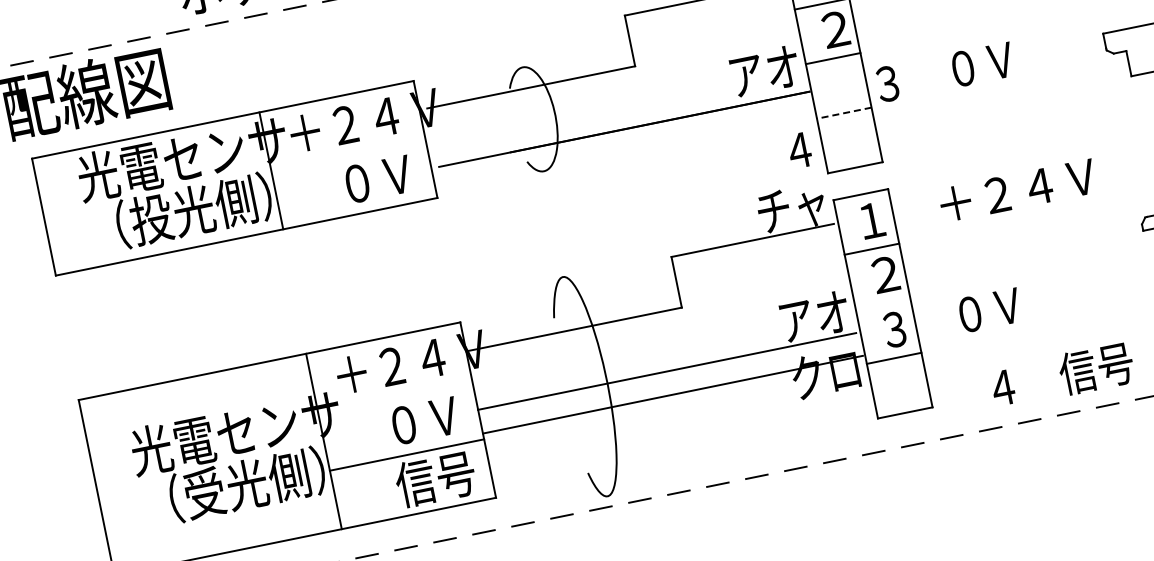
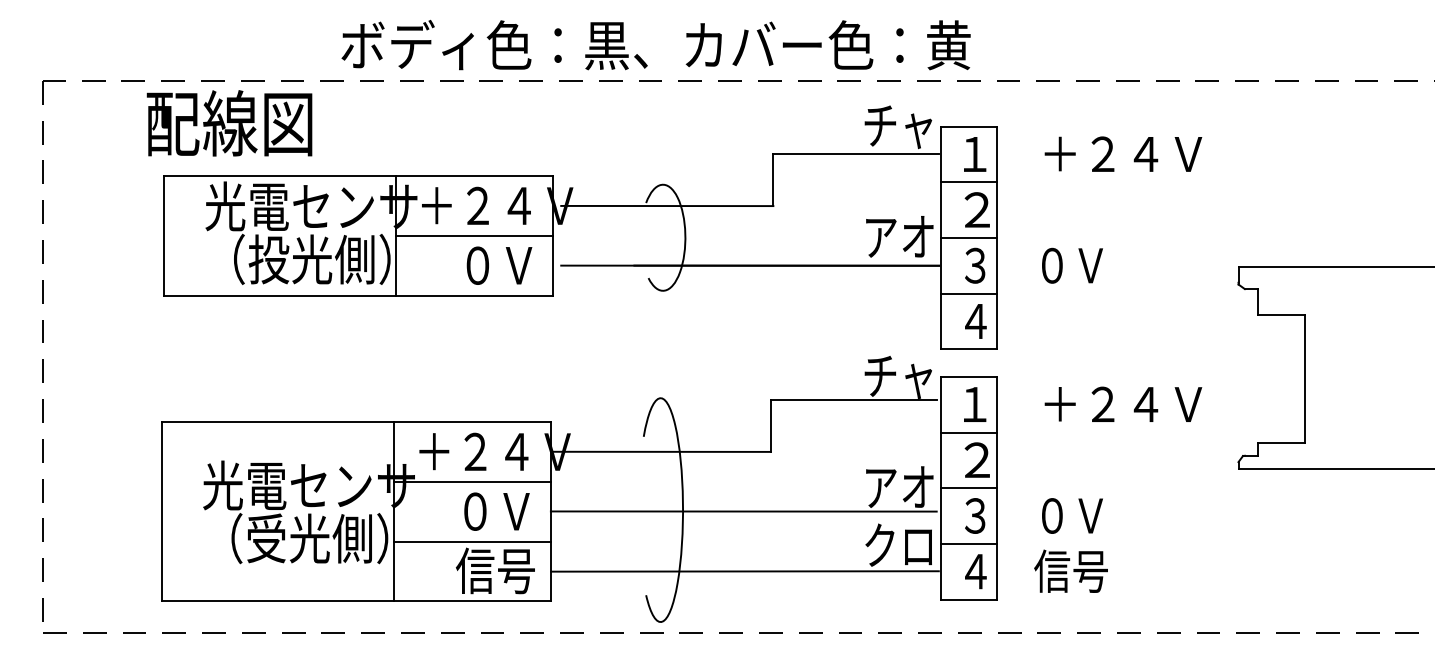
text: (944, 72) -> (1033, 265), moved
line: (843, 113) -> (968, 293), dashed -> solid
text: (799, 150) -> (975, 321), moved
line: (348, 155) -> (474, 236), added
line: (882, 304) -> (968, 488), added
text: (1062, 374) -> (1036, 570), moved
line: (672, 394) -> (744, 571), moved
line: (395, 396) -> (472, 481), added

